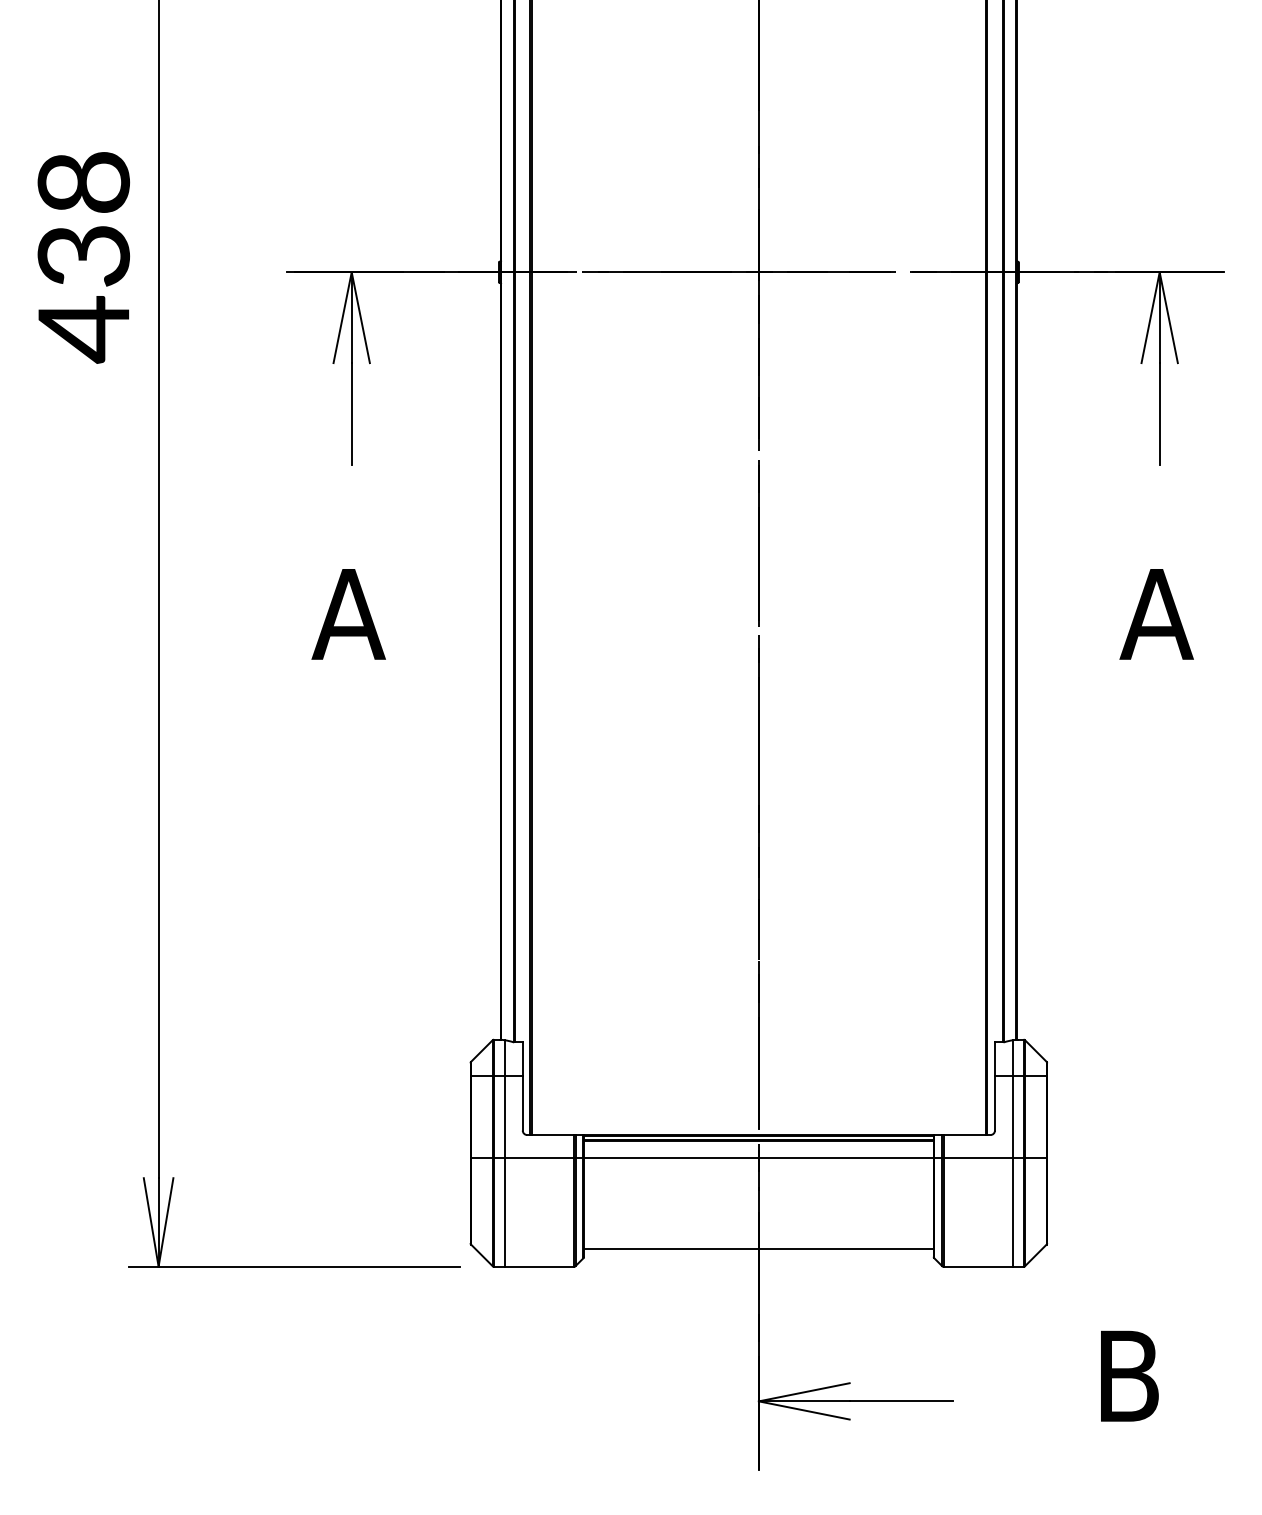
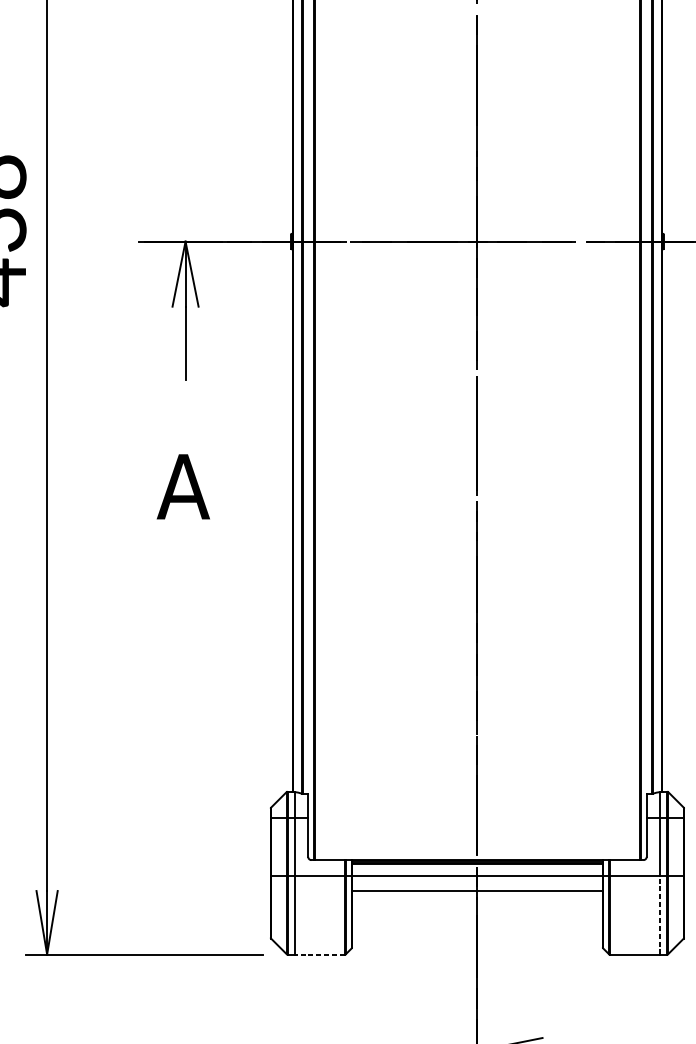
line: (1013, 1211) -> (659, 914), solid -> dashed
line: (758, 1248) -> (477, 891), moved
line: (539, 1266) -> (320, 954), solid -> dashed

